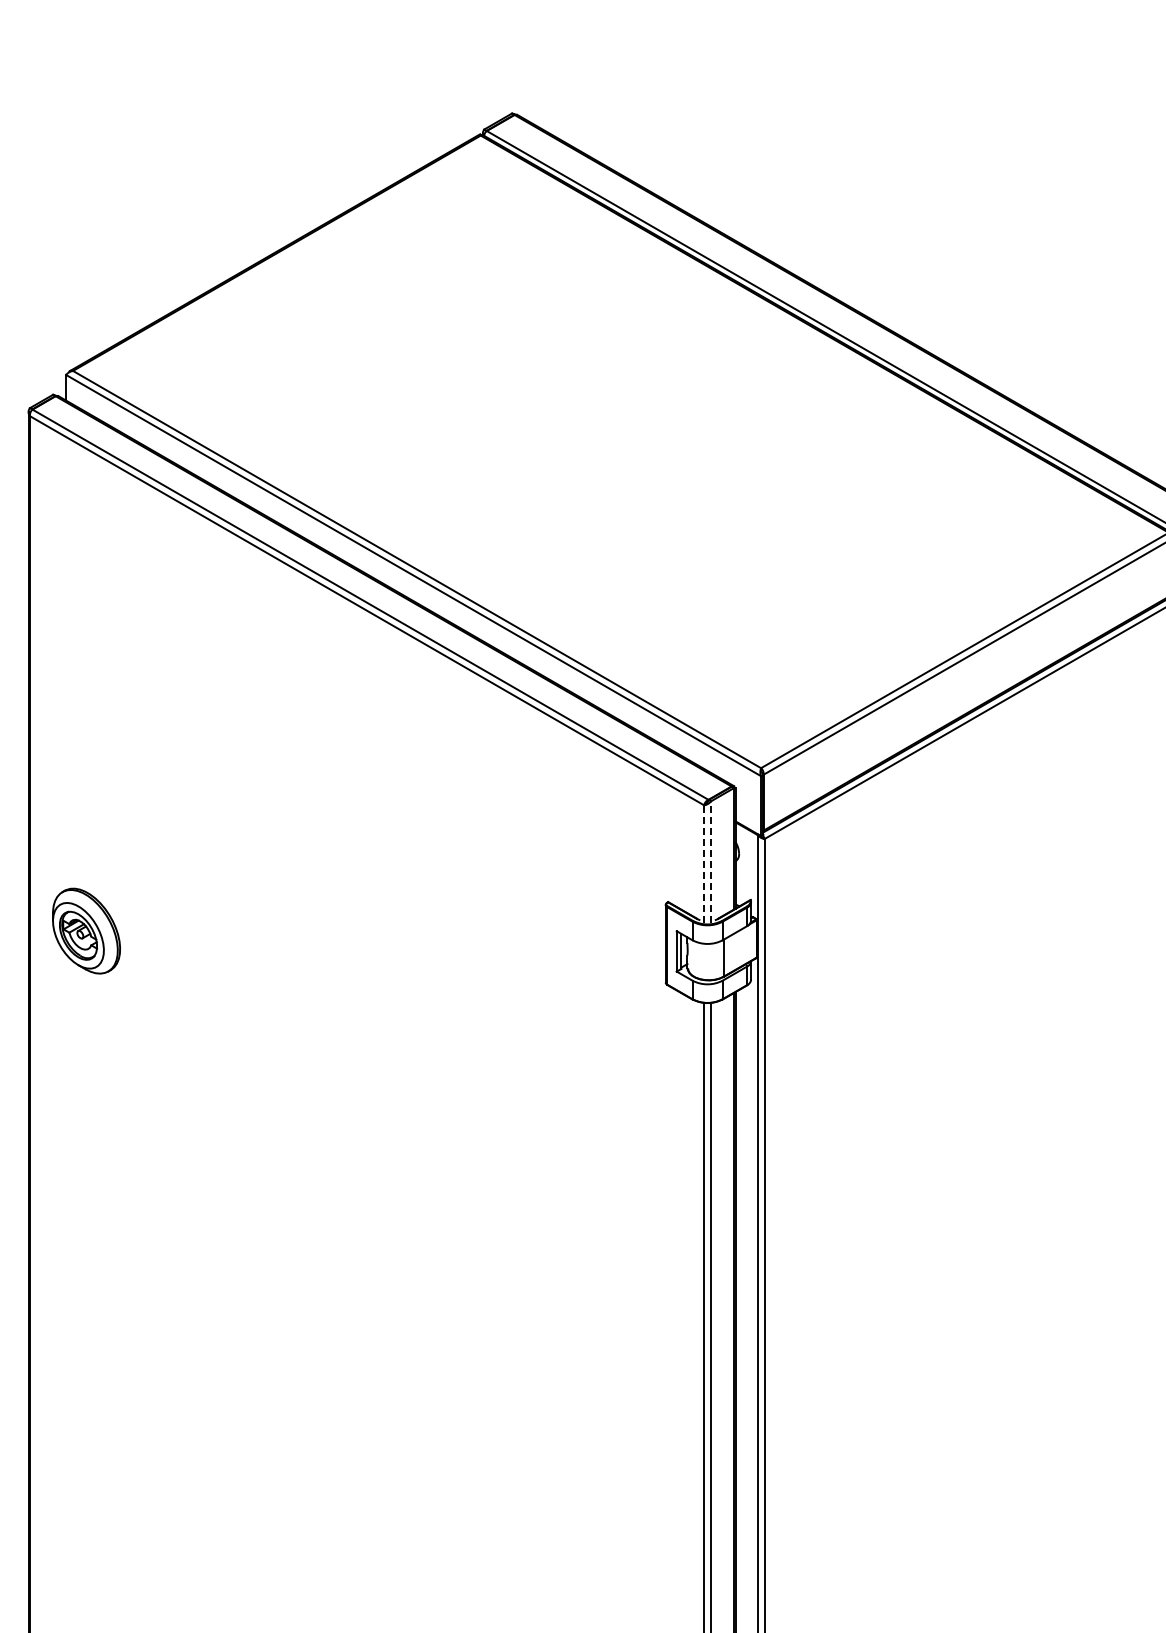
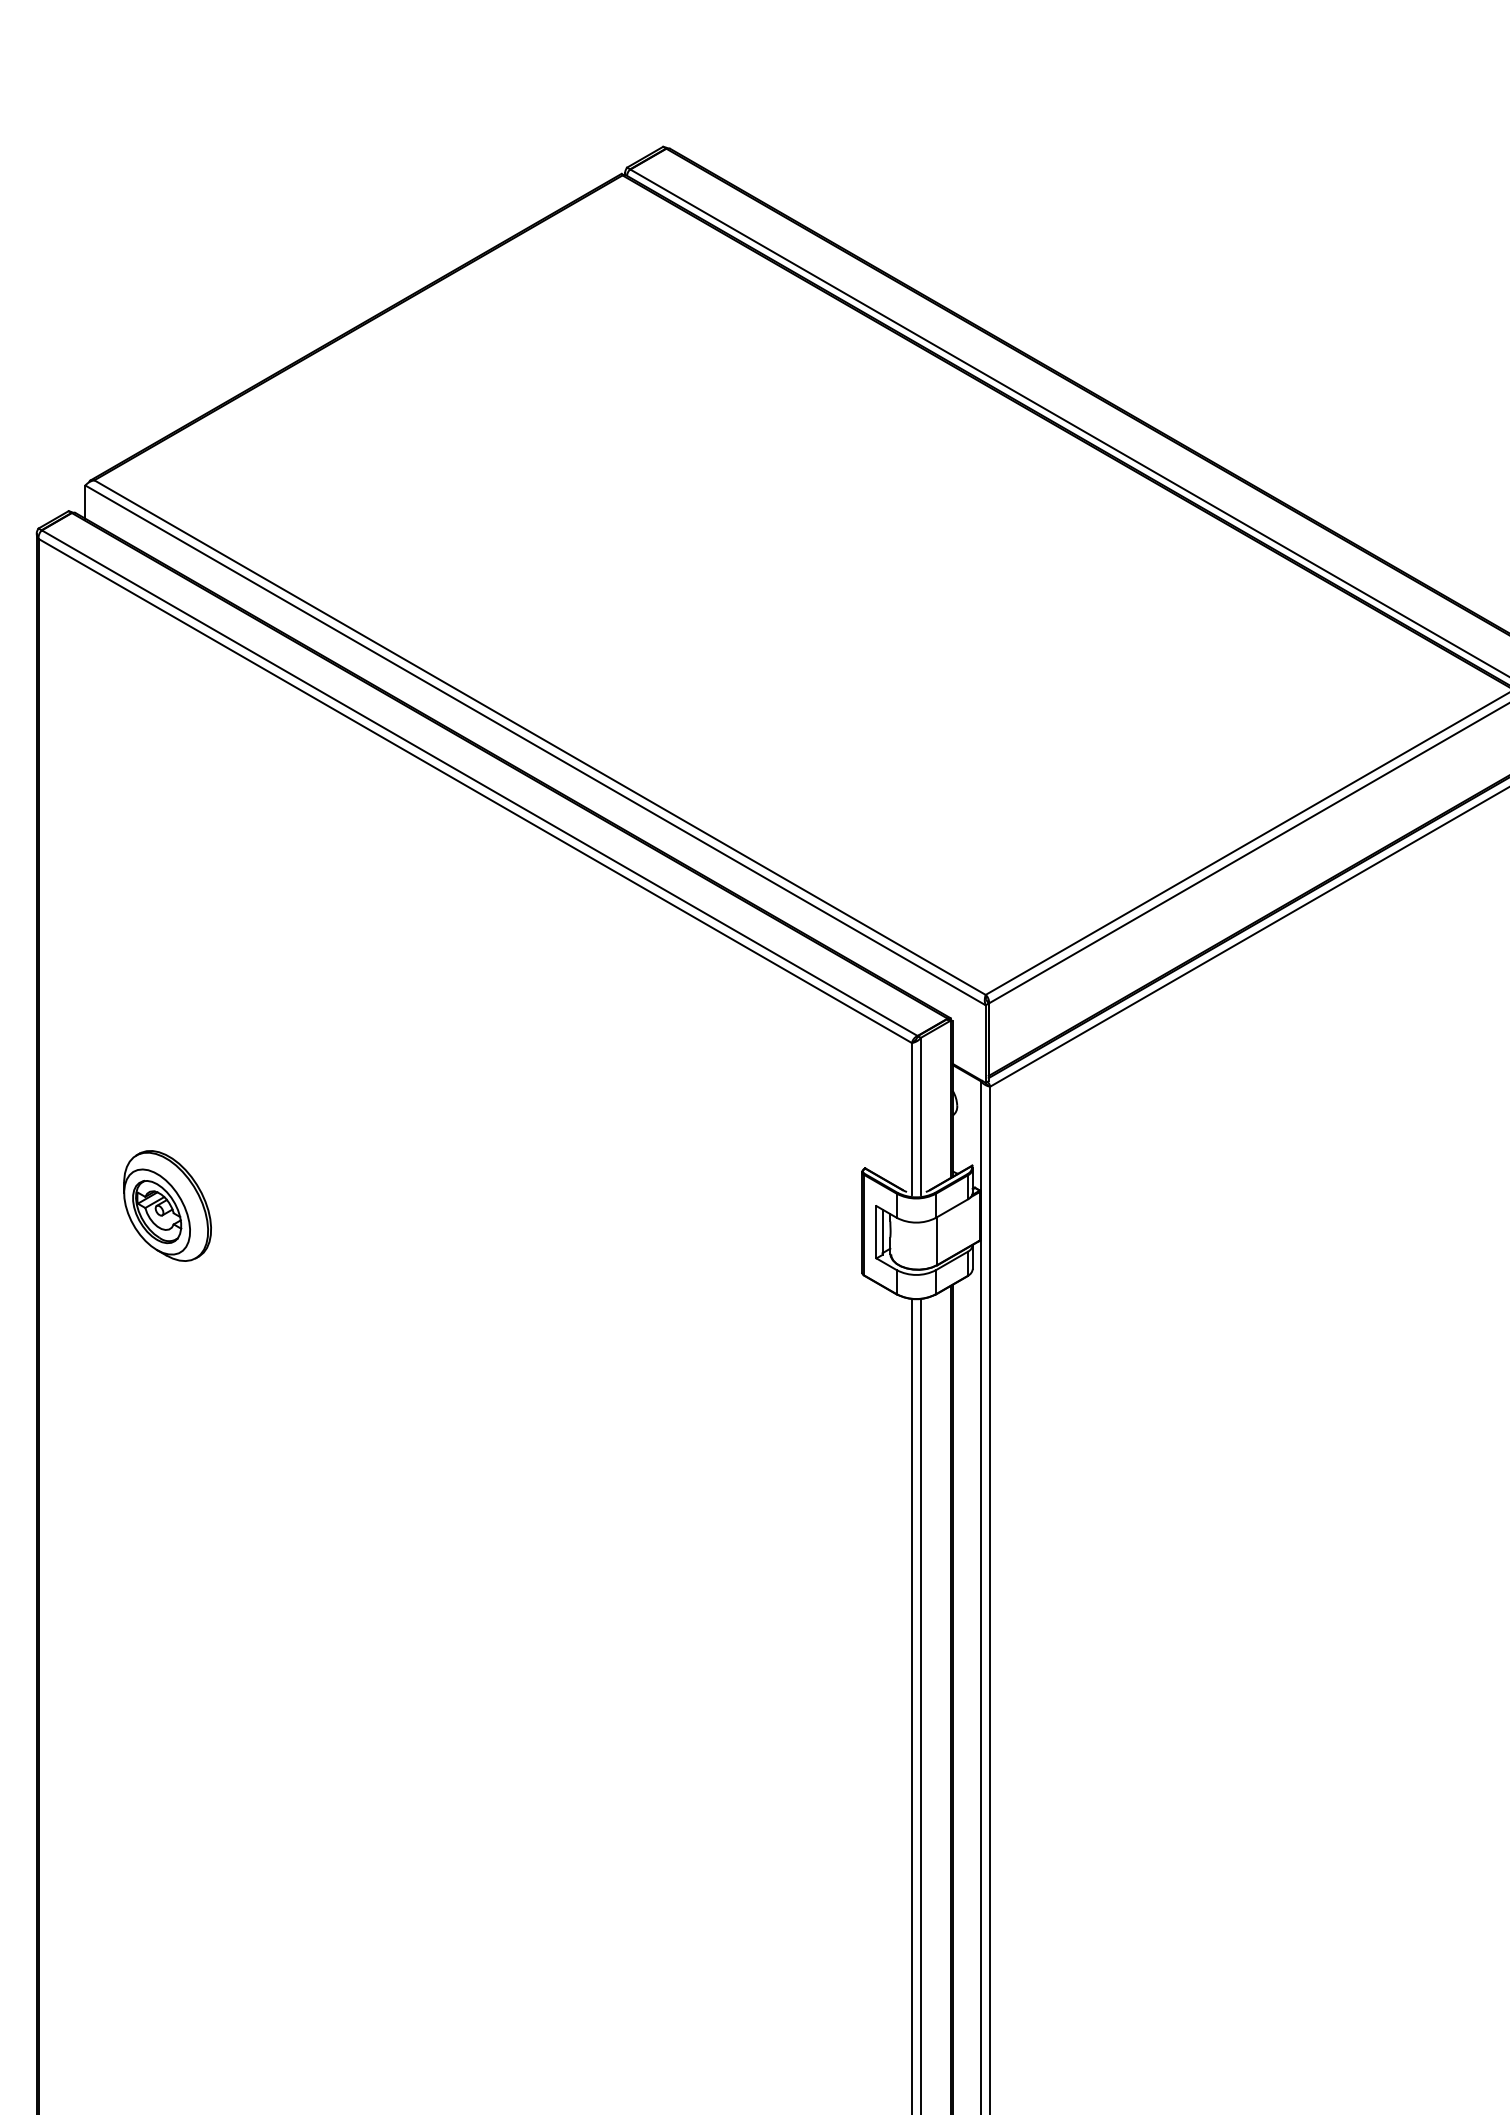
line: (711, 861) -> (921, 1115), dashed -> solid
line: (704, 863) -> (912, 1118), dashed -> solid
part: (86, 930) -> (167, 1205), moved

